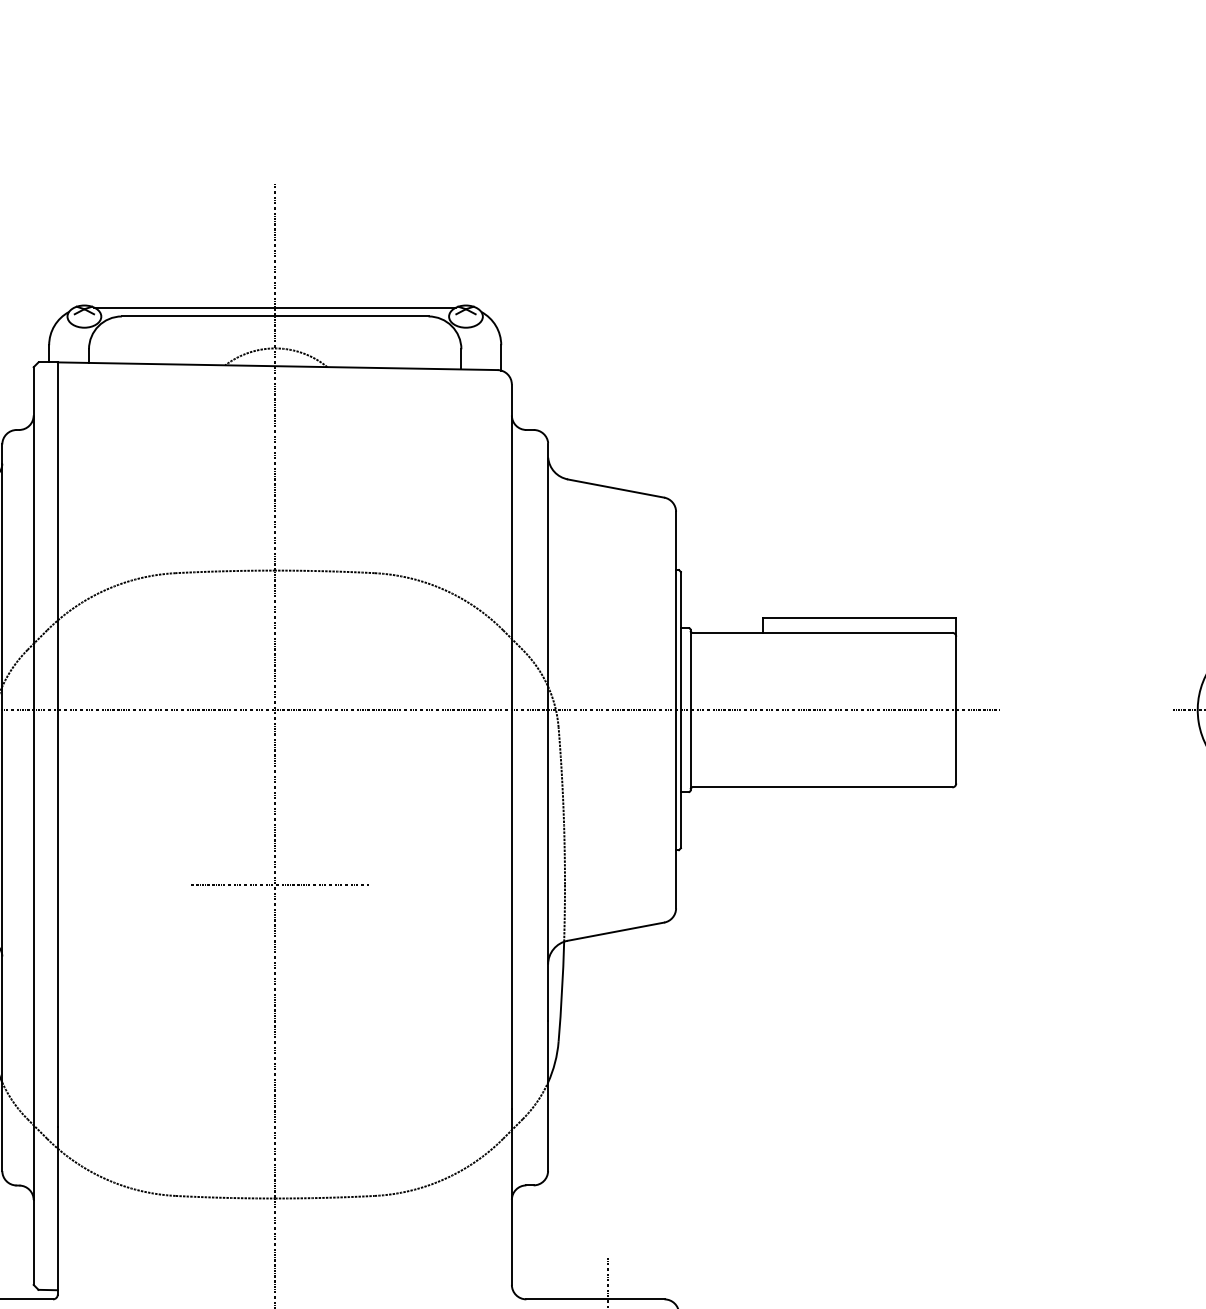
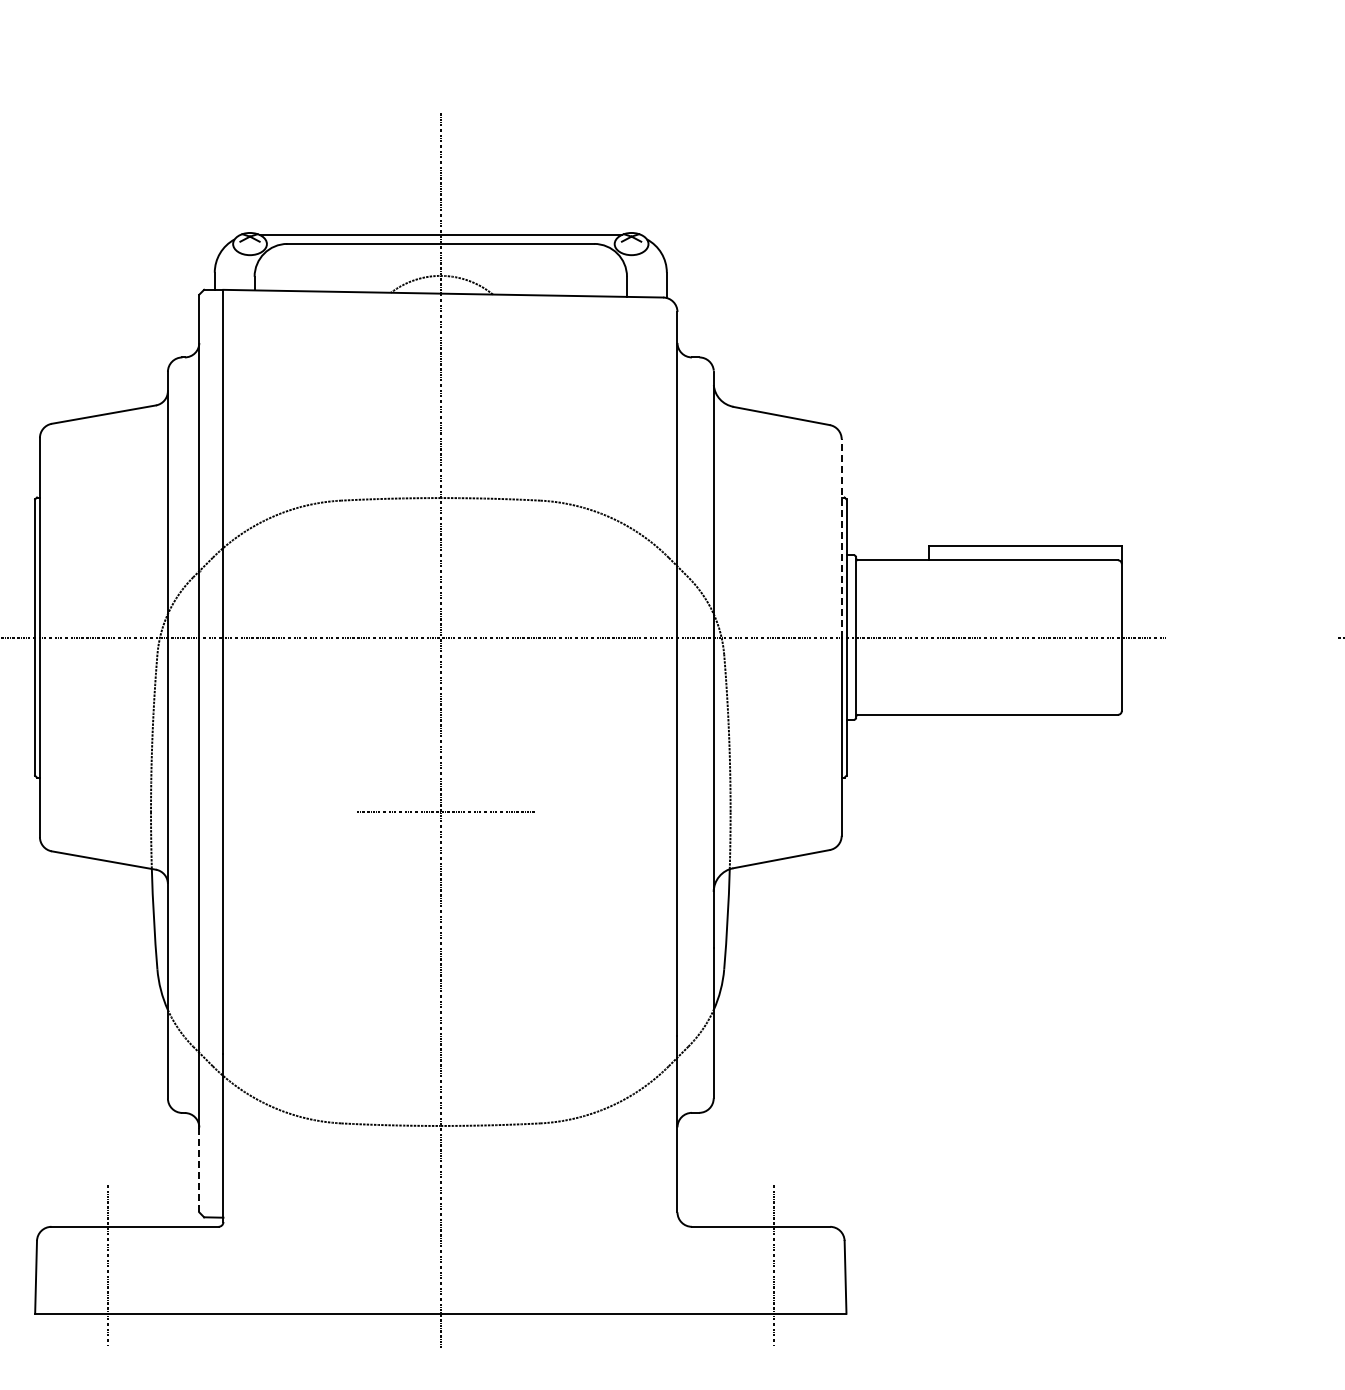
line: (675, 610) -> (841, 537), solid -> dashed
line: (33, 1242) -> (199, 1169), solid -> dashed

